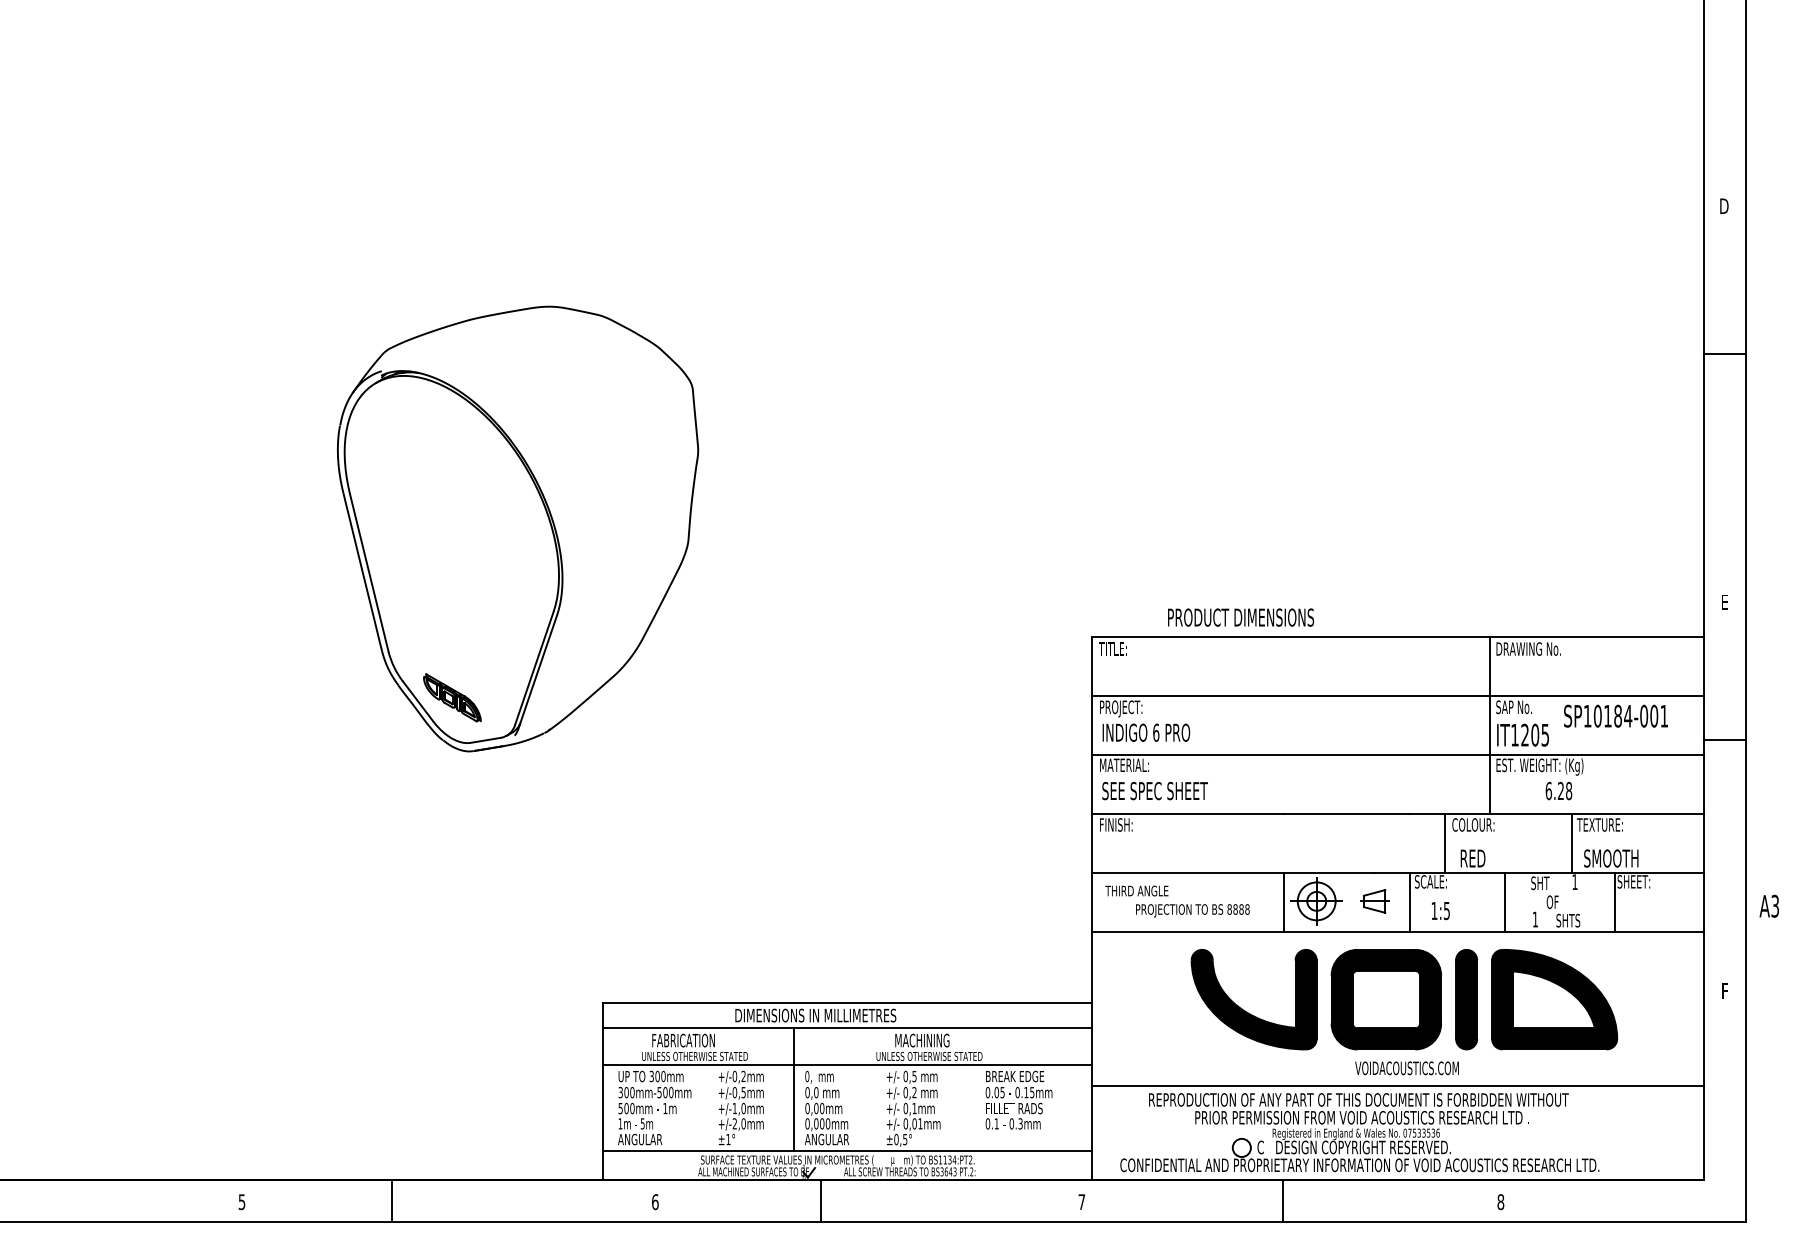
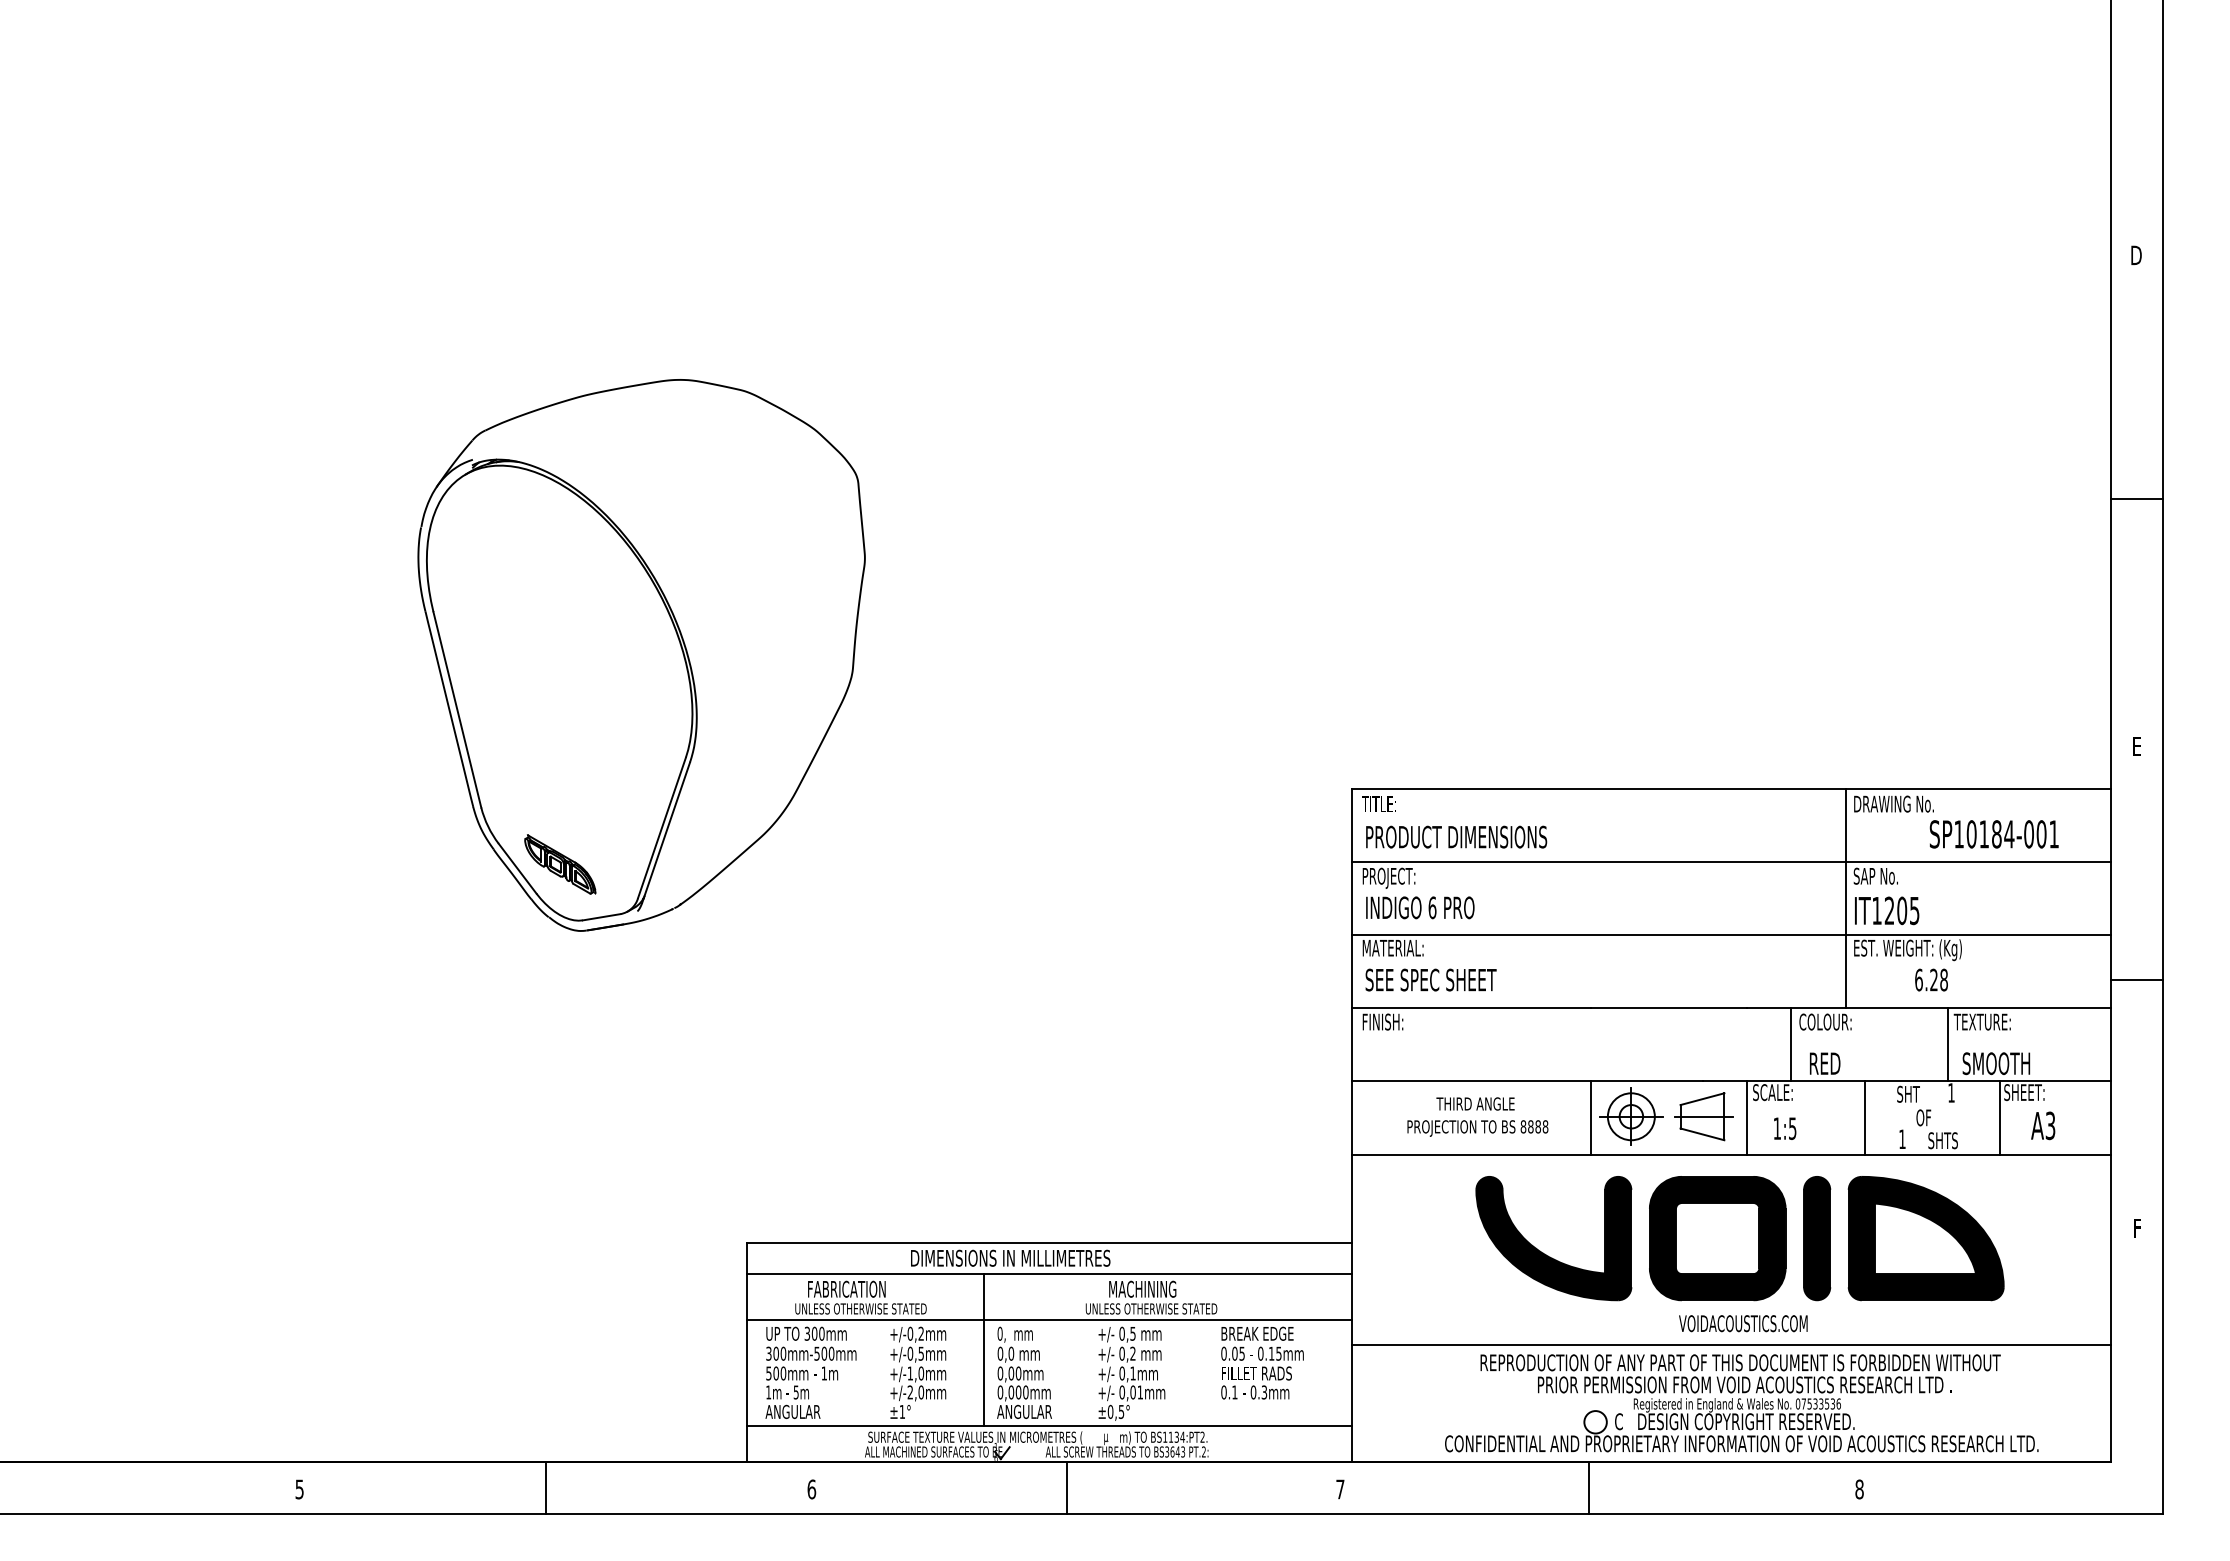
line: (1724, 354) -> (2136, 498), moved
text: (1240, 617) -> (1456, 836), moved
text: (1615, 716) -> (1993, 834), moved
line: (1724, 740) -> (2136, 980), moved
text: (1136, 890) -> (1475, 1103), moved
part: (1374, 901) -> (1703, 1116), size x1.67
text: (1769, 905) -> (2043, 1125), moved
part: (1359, 1132) -> (1741, 1403), moved
line: (391, 1201) -> (545, 1488), moved
line: (821, 1201) -> (1067, 1488), moved

